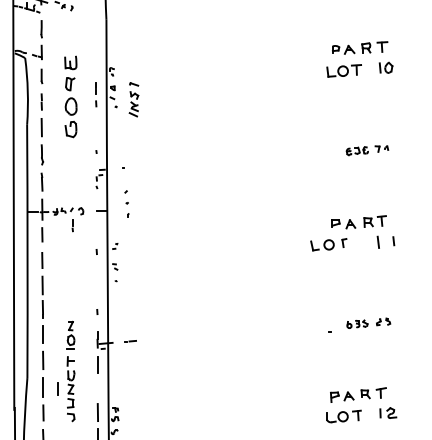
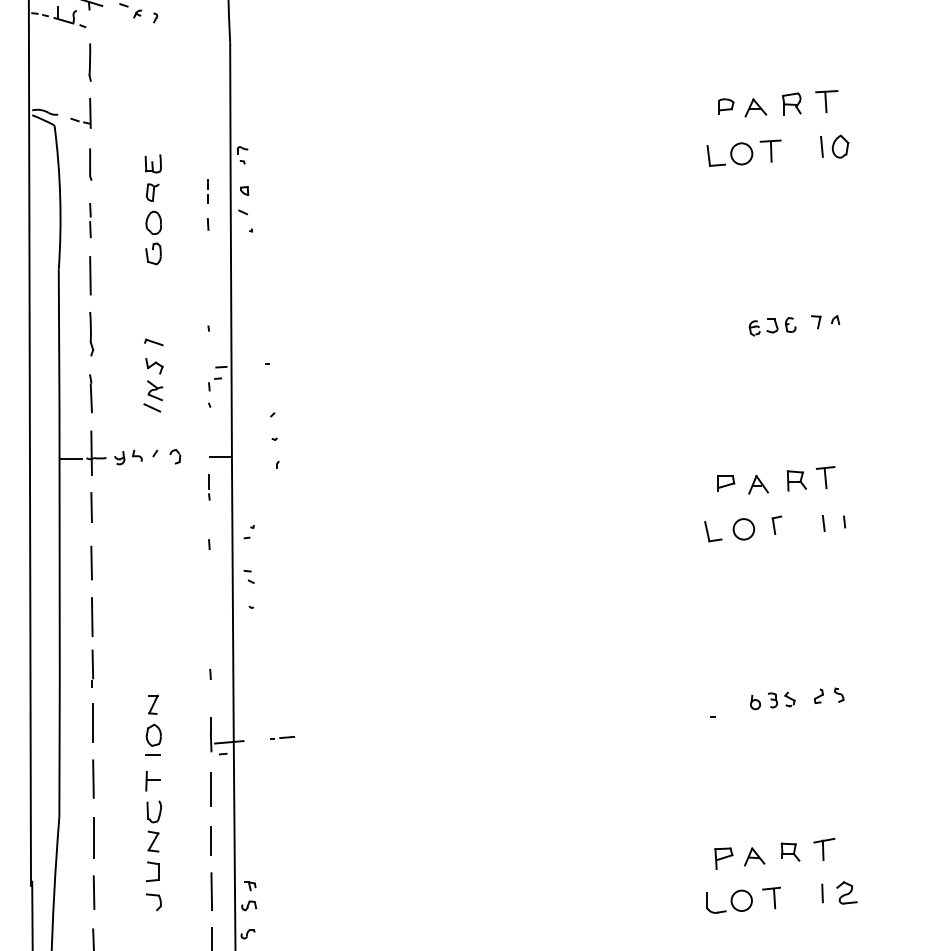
part: (70, 97) -> (152, 210), size x0.62
part: (133, 99) -> (152, 374), moved
line: (72, 225) -> (208, 487), moved
part: (385, 241) -> (833, 521), size x0.62
part: (328, 244) -> (742, 528), moved
line: (57, 388) -> (210, 839), moved

